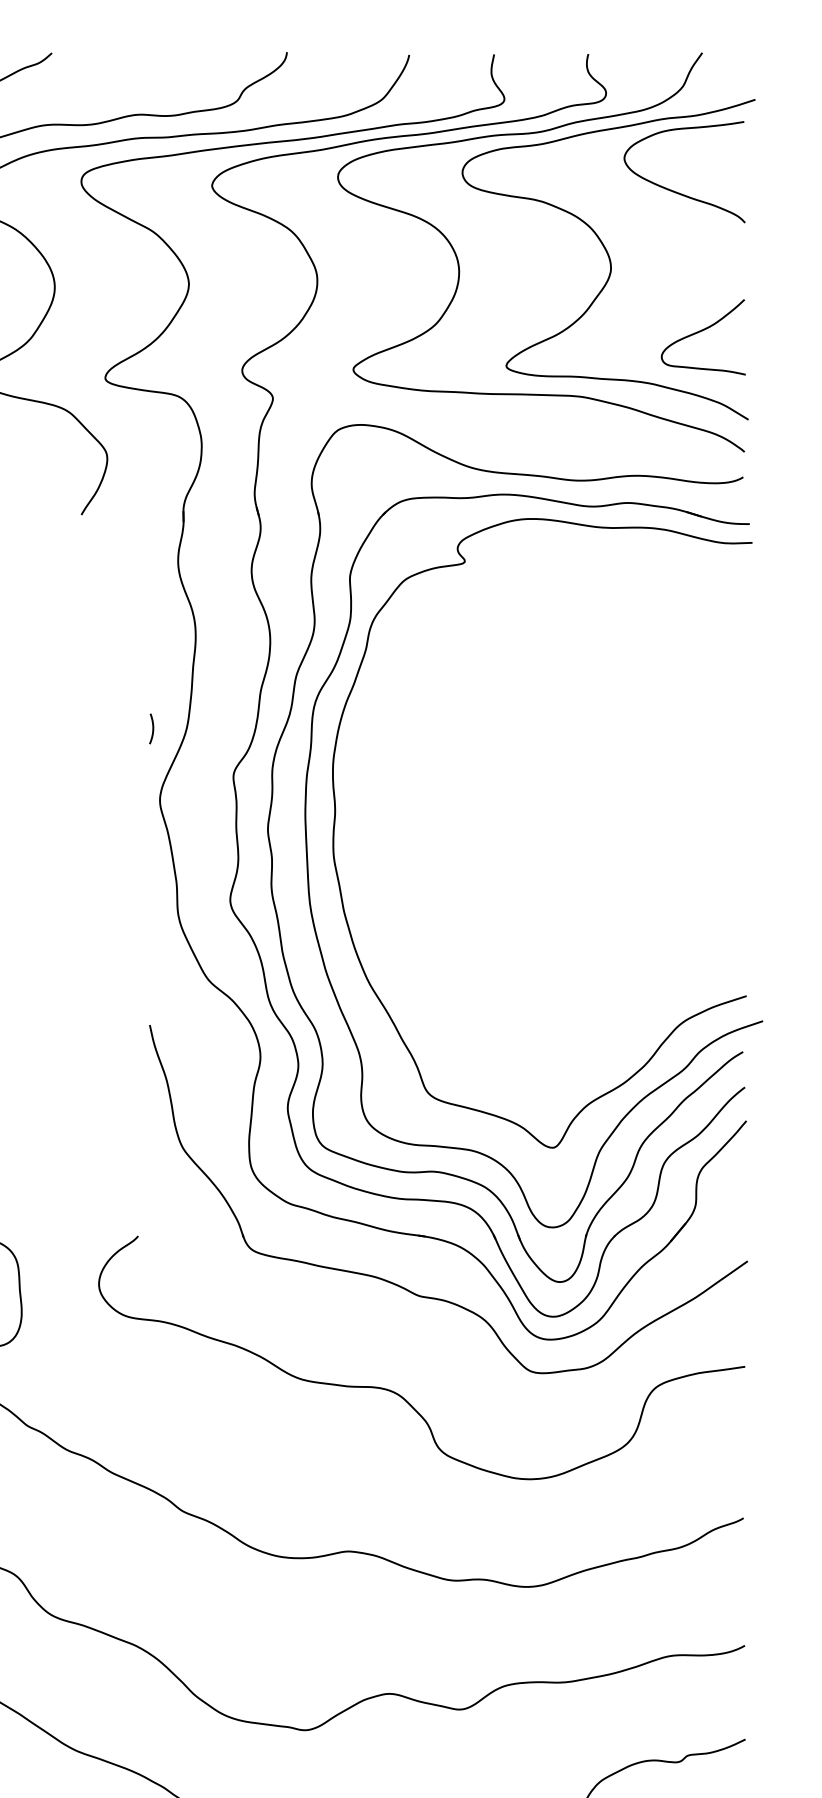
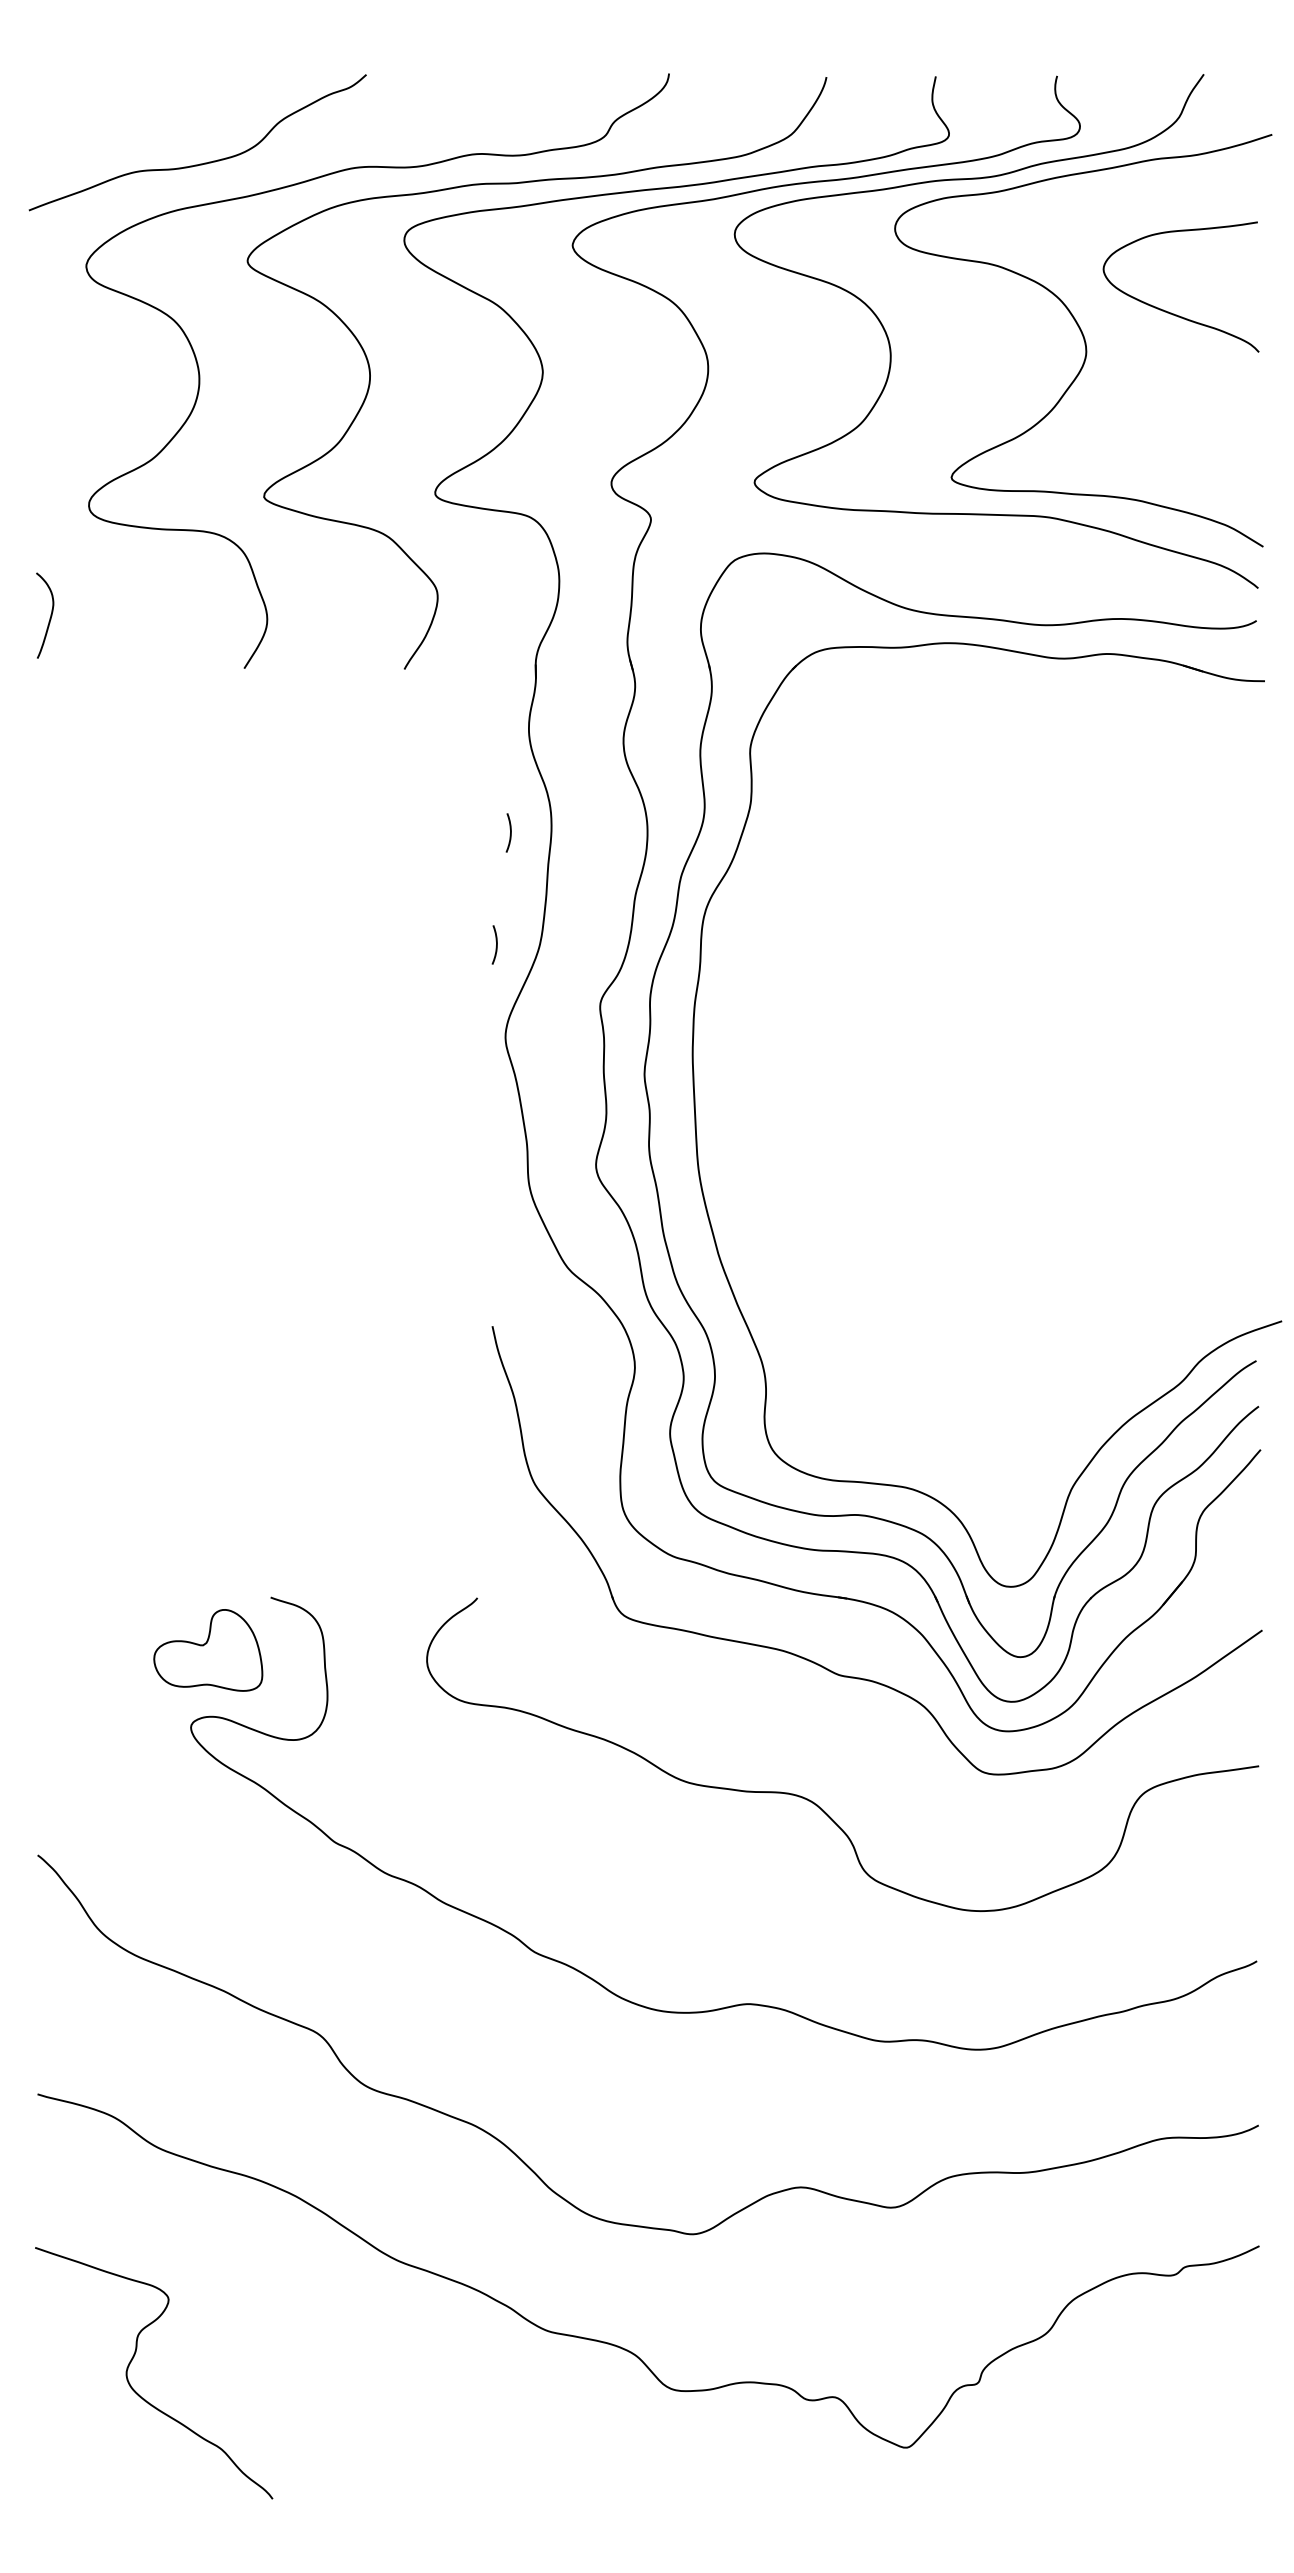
curve: (677, 191) -> (1171, 312), moved
curve: (699, 332) -> (1200, 434), removed
curve: (163, 641) -> (510, 832), added
curve: (335, 822) -> (731, 1065), removed

